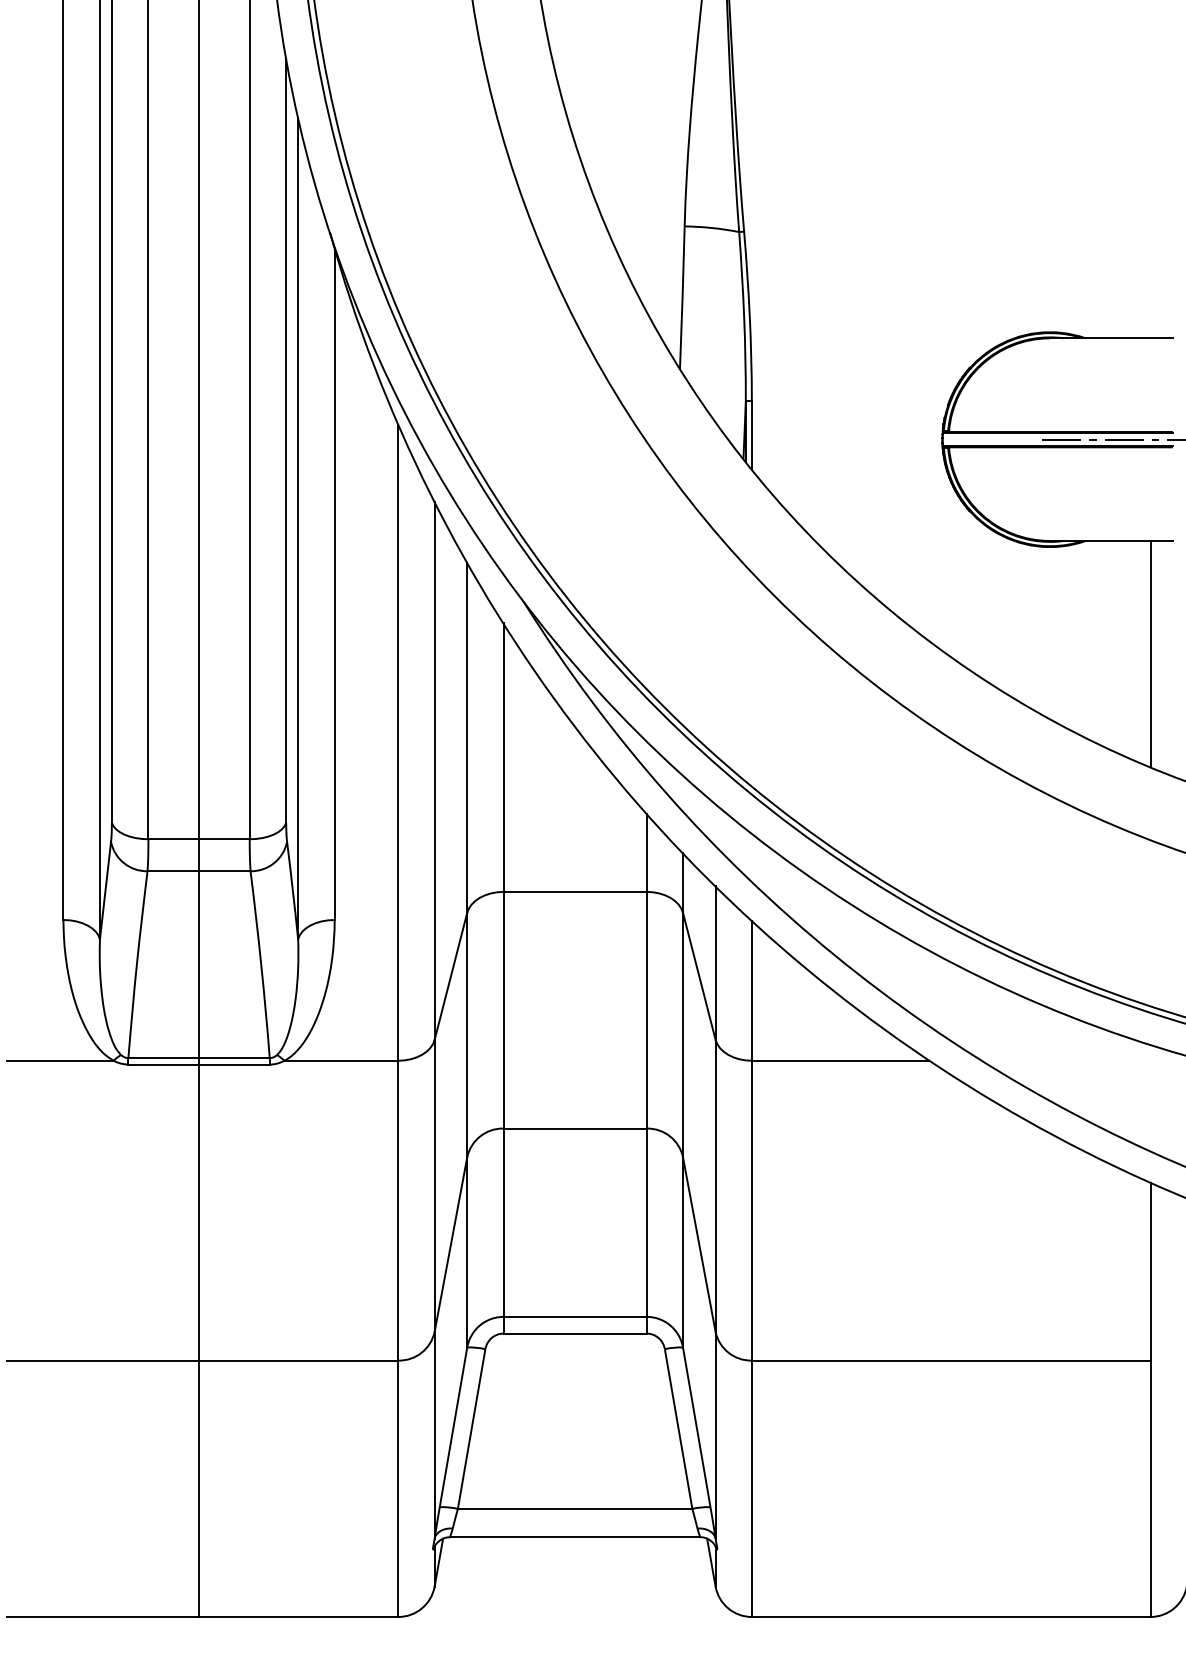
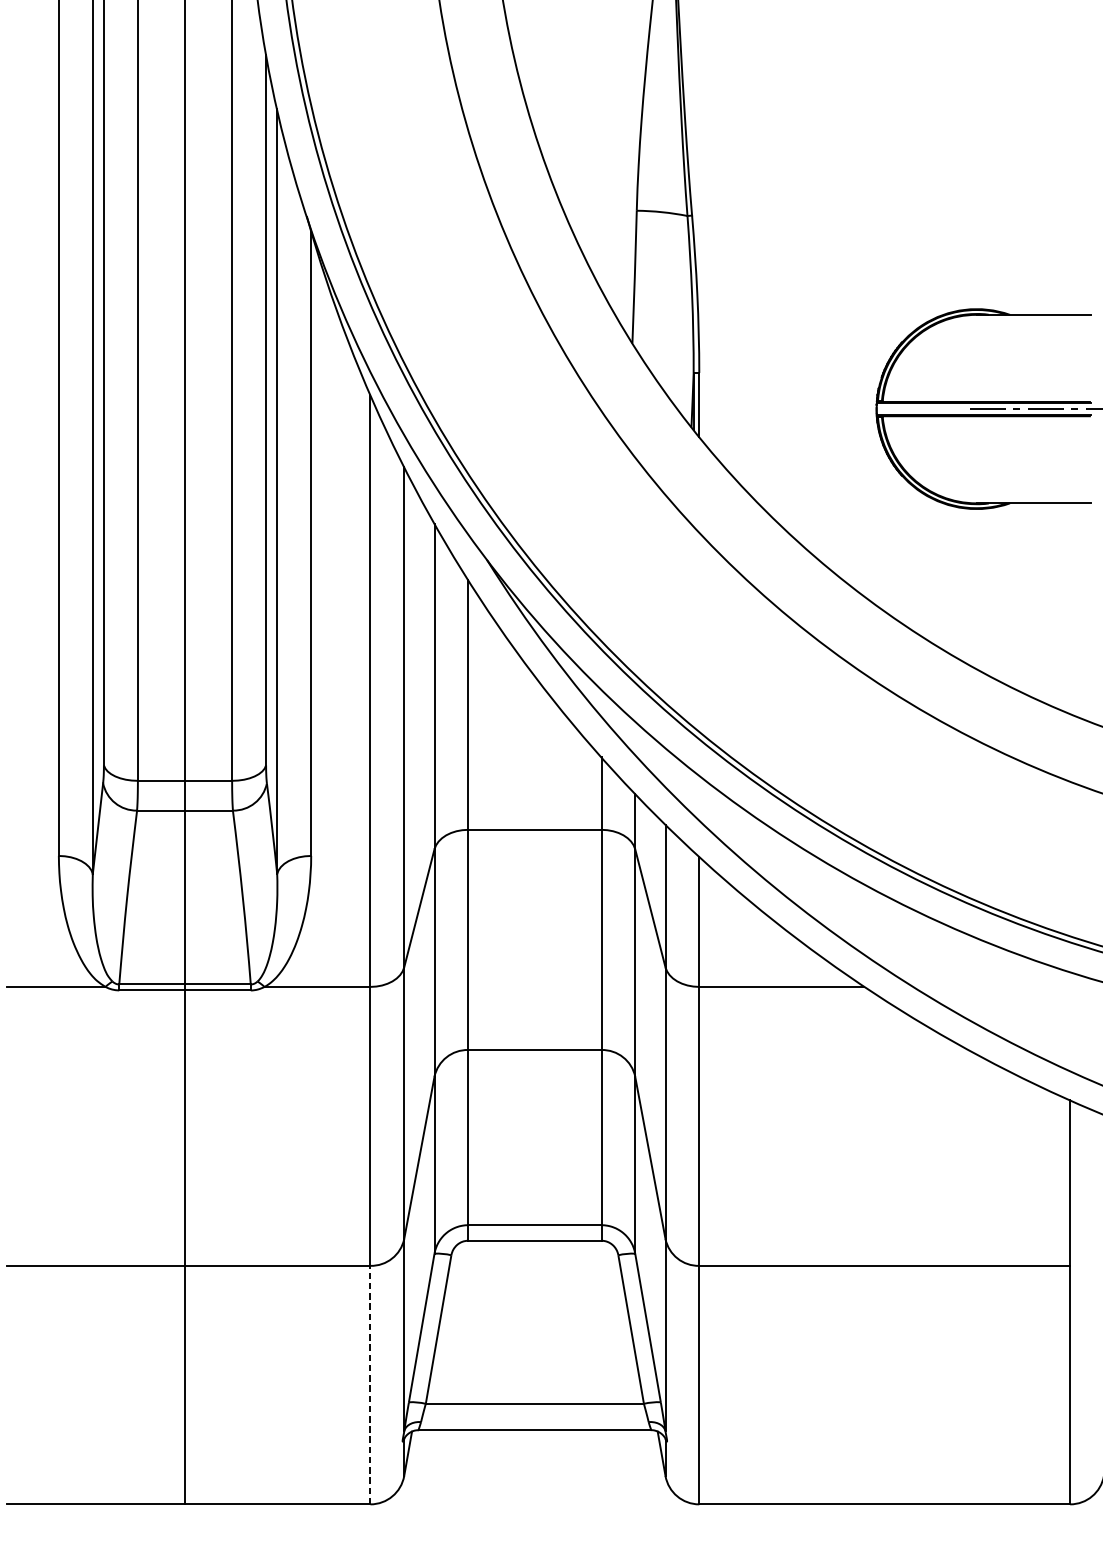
line: (1150, 653) -> (1070, 608), removed
line: (398, 1488) -> (370, 1384), solid -> dashed

